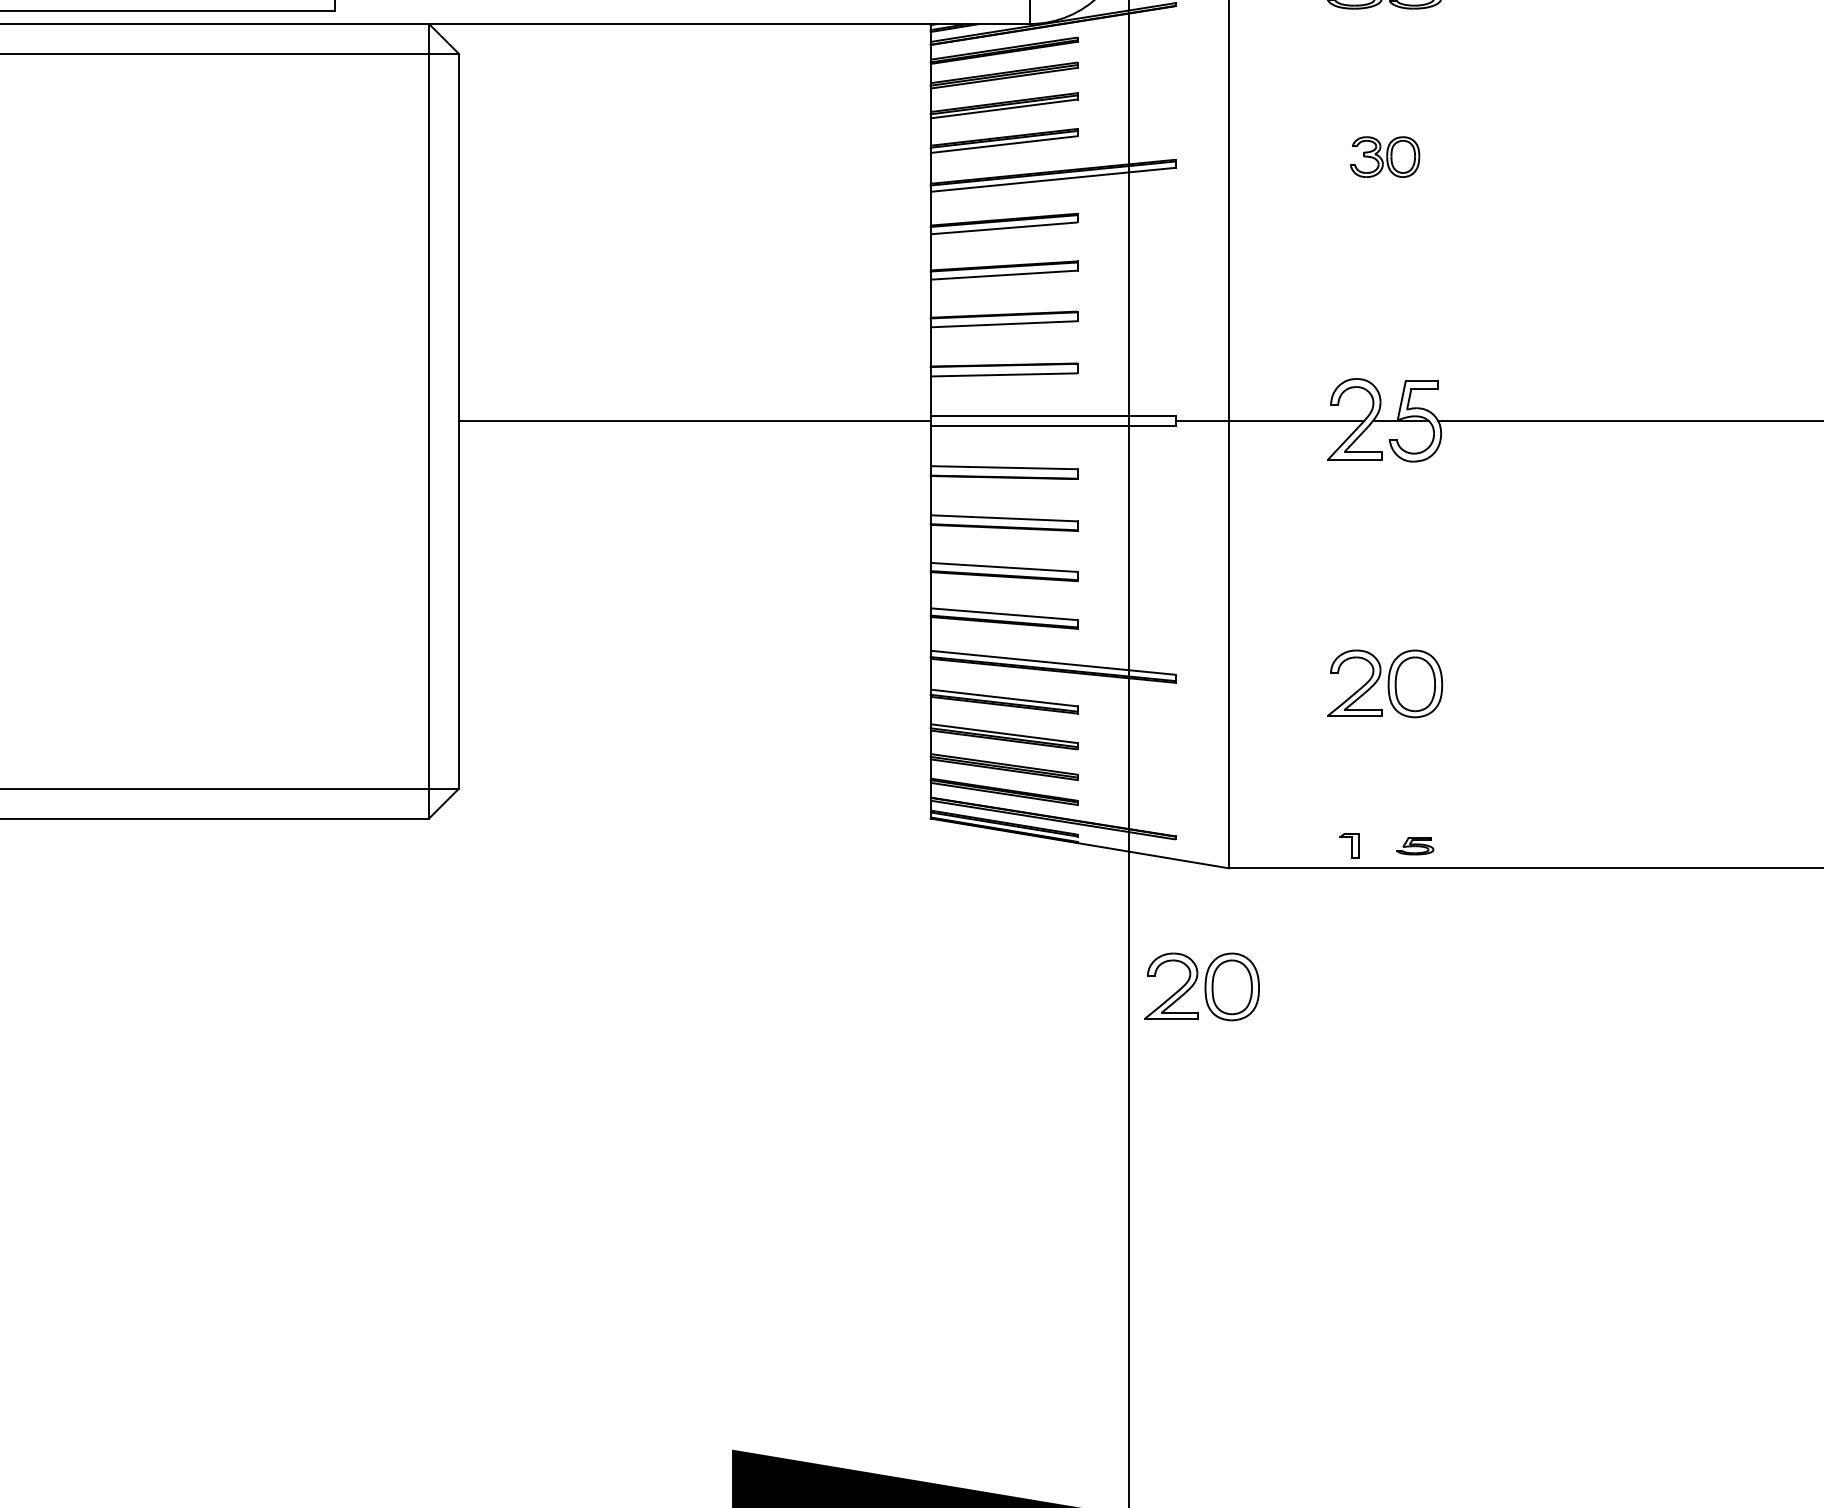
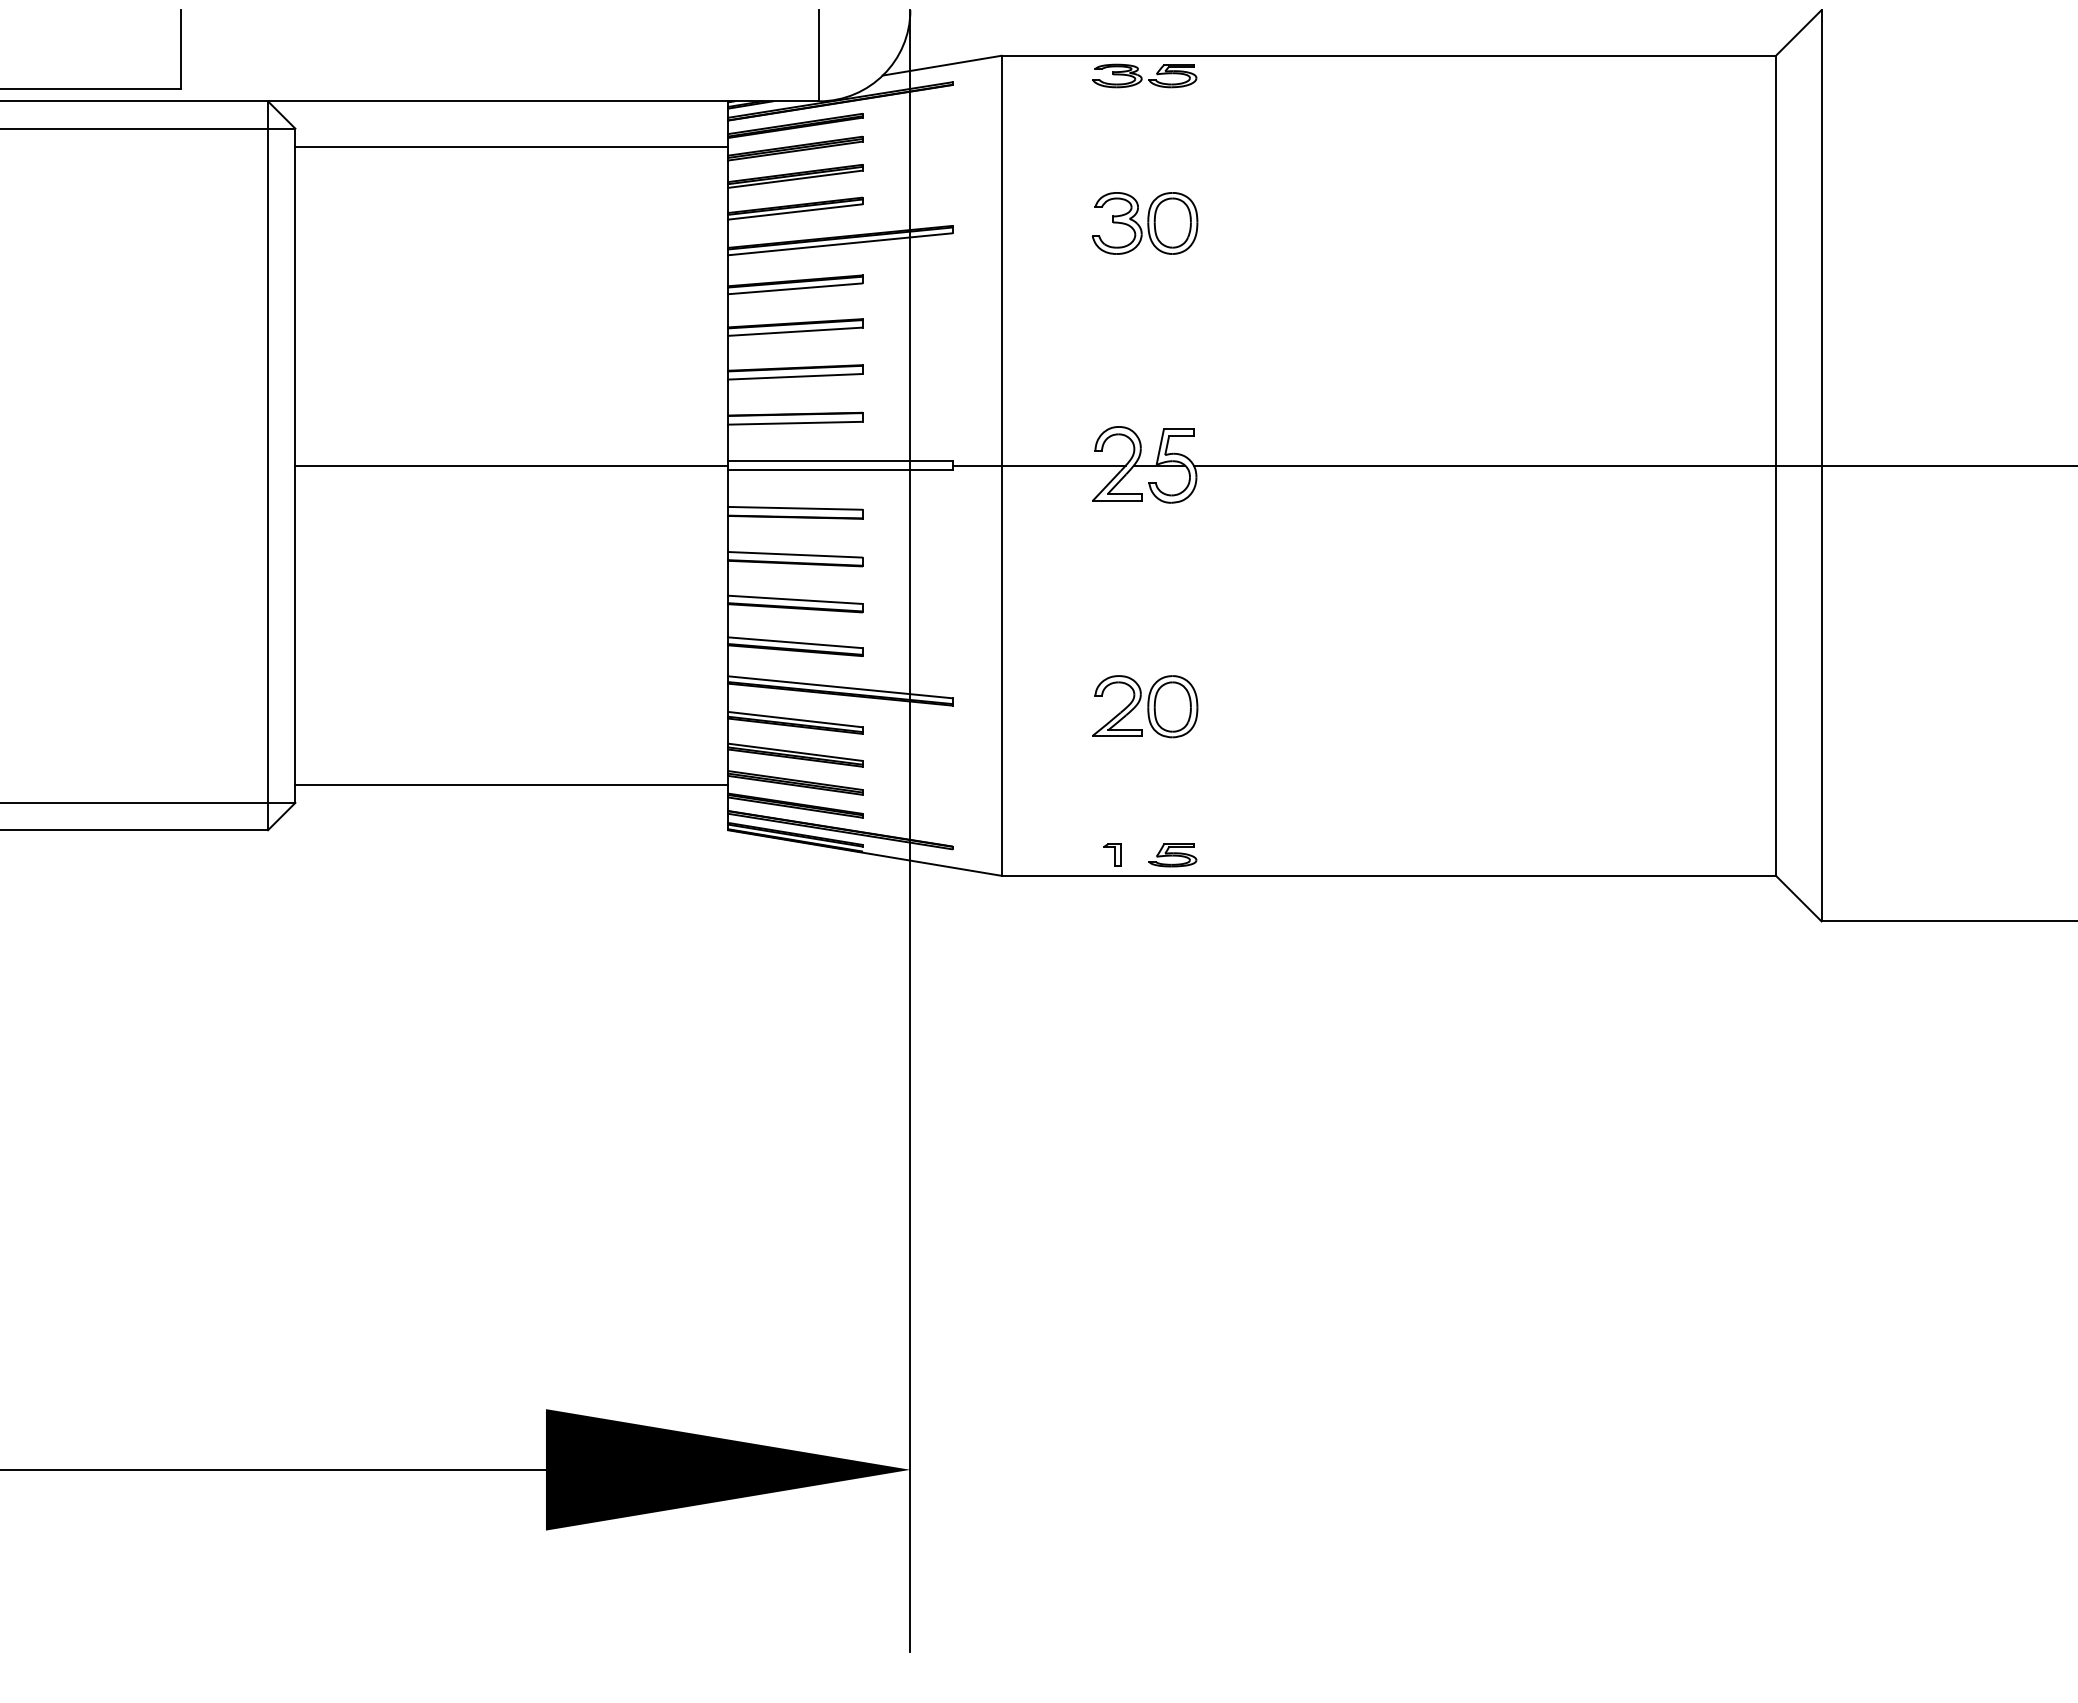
line: (694, 73) -> (511, 146), added
part: (1384, 157) -> (1144, 223), size x1.67
line: (694, 768) -> (511, 784), added
part: (1415, 846) -> (1172, 855), size x1.43
part: (1202, 986) -> (977, 984), removed

